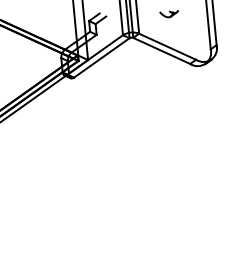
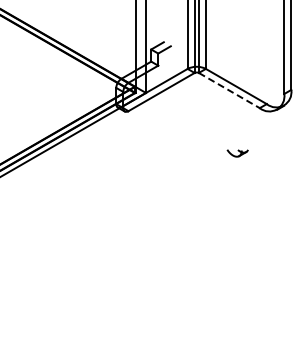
part: (169, 14) -> (237, 153), moved
line: (161, 50) -> (229, 90), solid -> dashed

